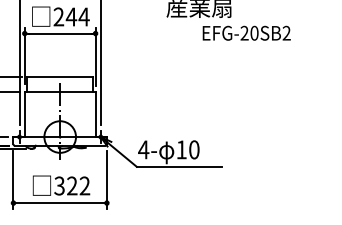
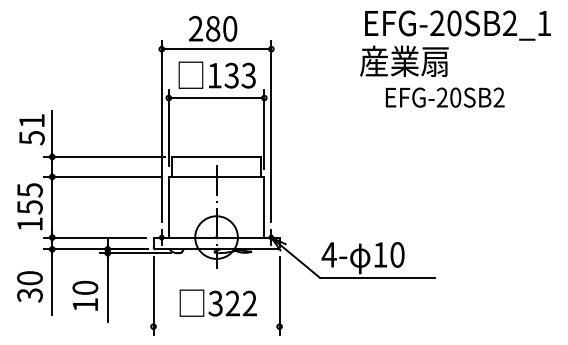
text: (71, 16) -> (231, 75), 244 -> 133
text: (246, 33) -> (444, 97), moved
line: (60, 202) -> (216, 326), removed

